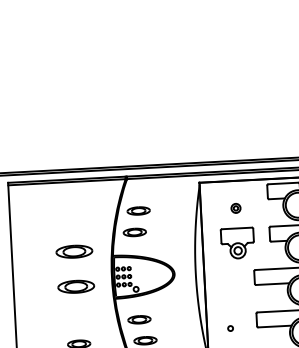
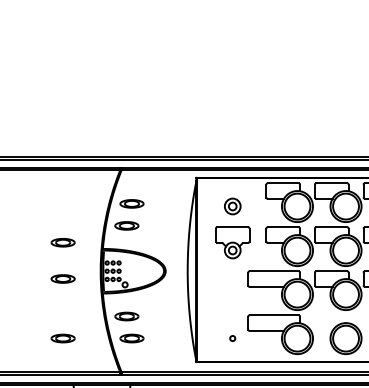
part: (235, 208) -> (232, 206), size x1.67
part: (73, 251) -> (62, 242), size x0.62
part: (75, 286) -> (62, 278), size x0.62
circle: (230, 328) -> (232, 338), moved

